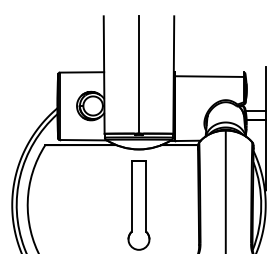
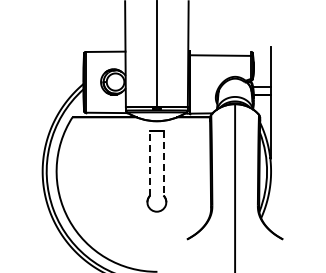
line: (131, 195) -> (150, 162), solid -> dashed
line: (146, 196) -> (163, 163), solid -> dashed

